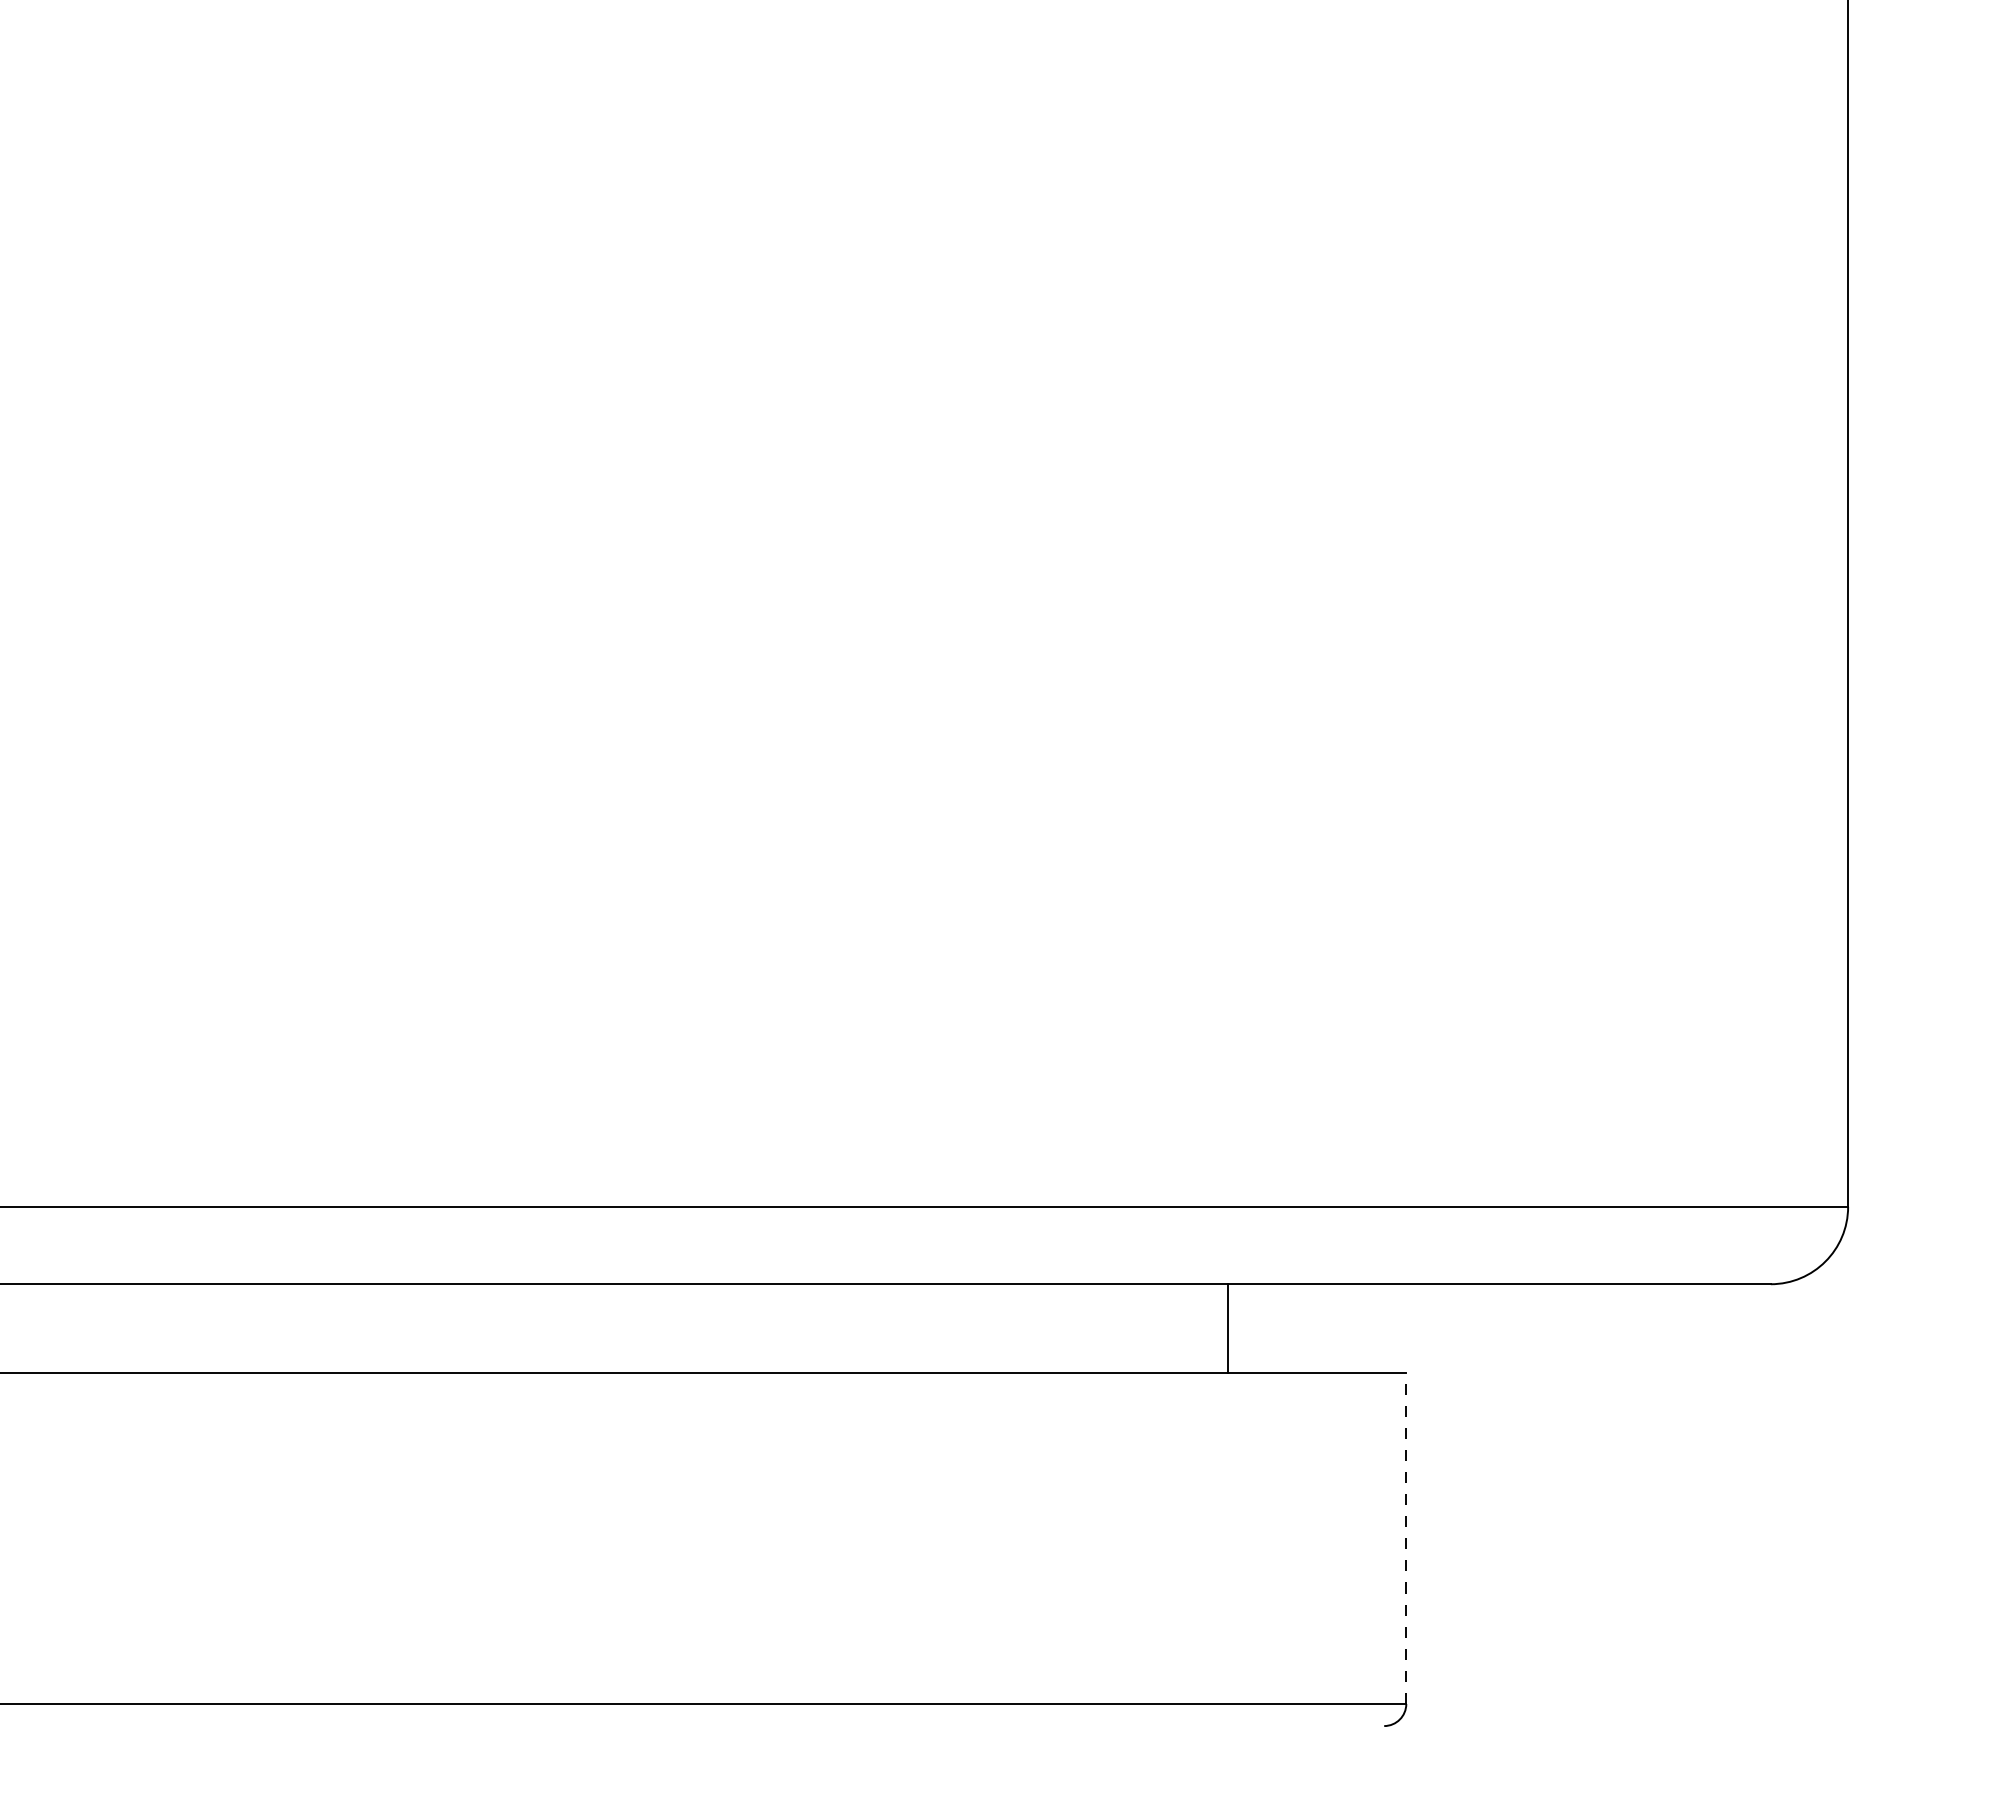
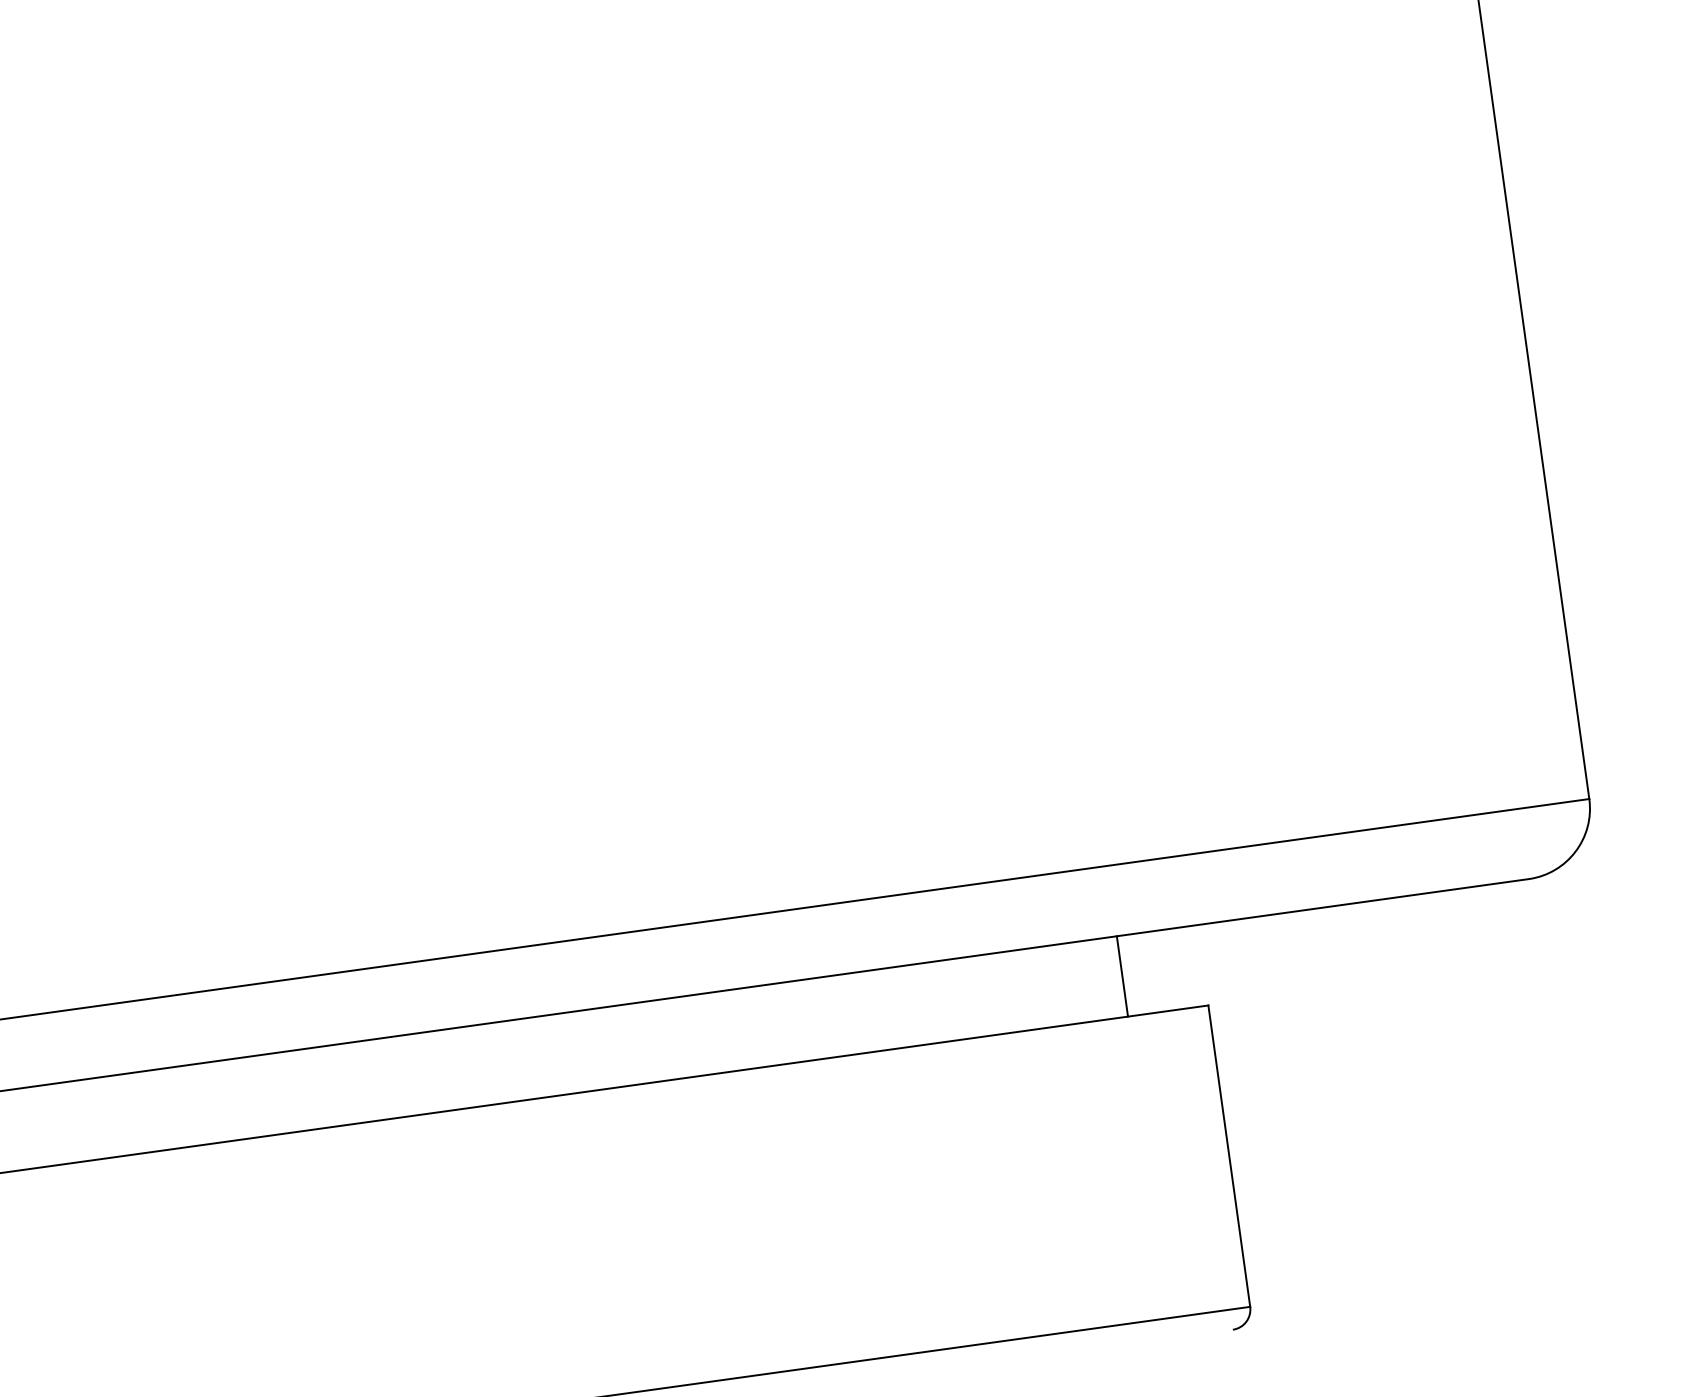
line: (1227, 1328) -> (1122, 976), moved
line: (1406, 1538) -> (1229, 1156), dashed -> solid

